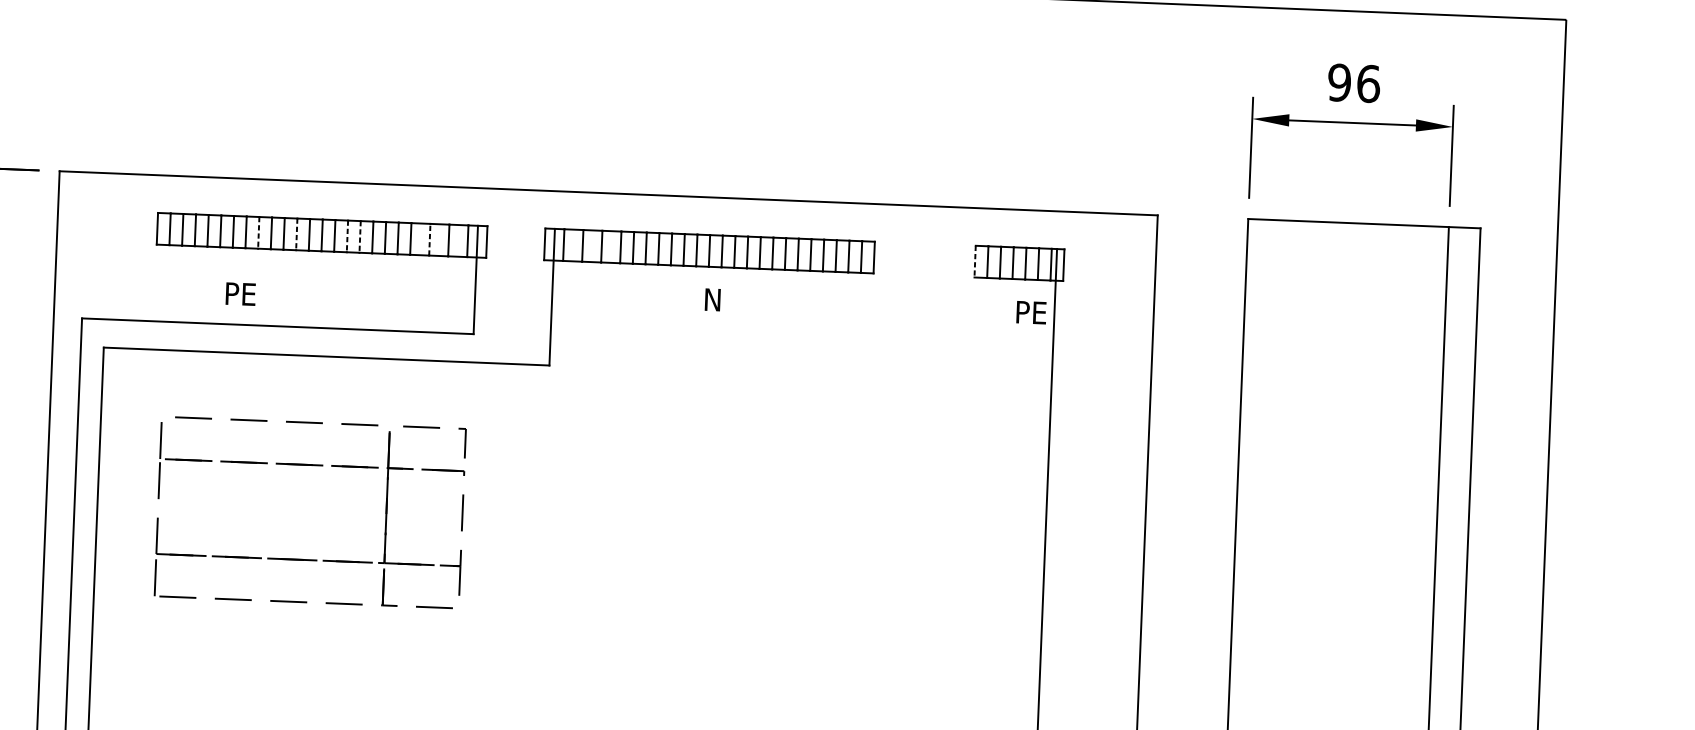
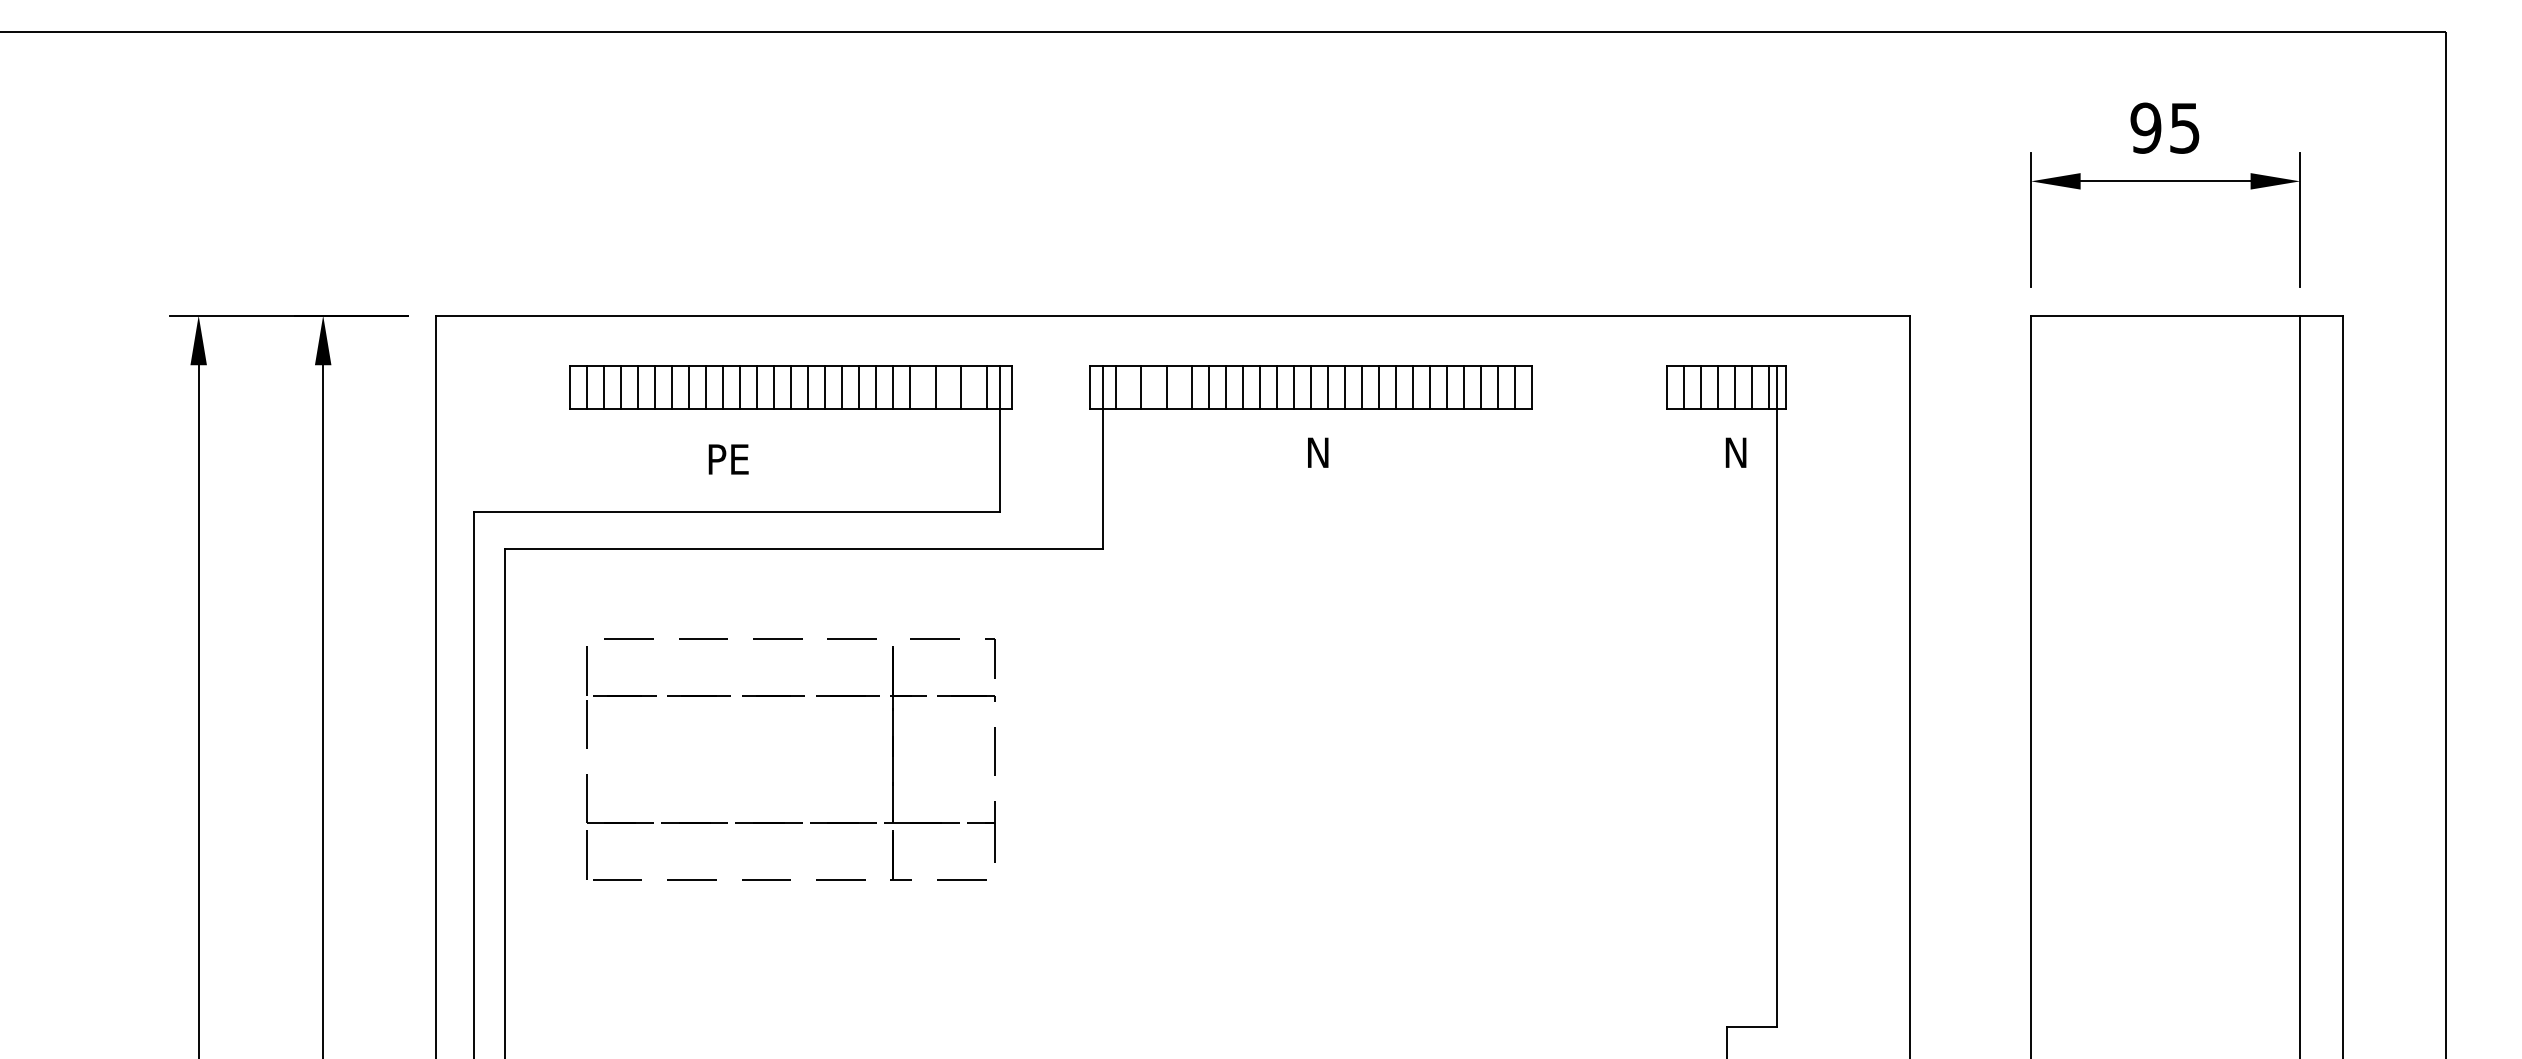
text: (1369, 83) -> (2185, 127), 96 -> 95
line: (258, 232) -> (706, 387), dashed -> solid
line: (296, 234) -> (757, 387), dashed -> solid
line: (347, 236) -> (825, 387), dashed -> solid
line: (360, 236) -> (842, 387), dashed -> solid
line: (429, 239) -> (935, 386), dashed -> solid
line: (975, 261) -> (1667, 387), dashed -> solid
text: (240, 294) -> (728, 459), moved
text: (1032, 312) -> (1747, 452), PE -> N

